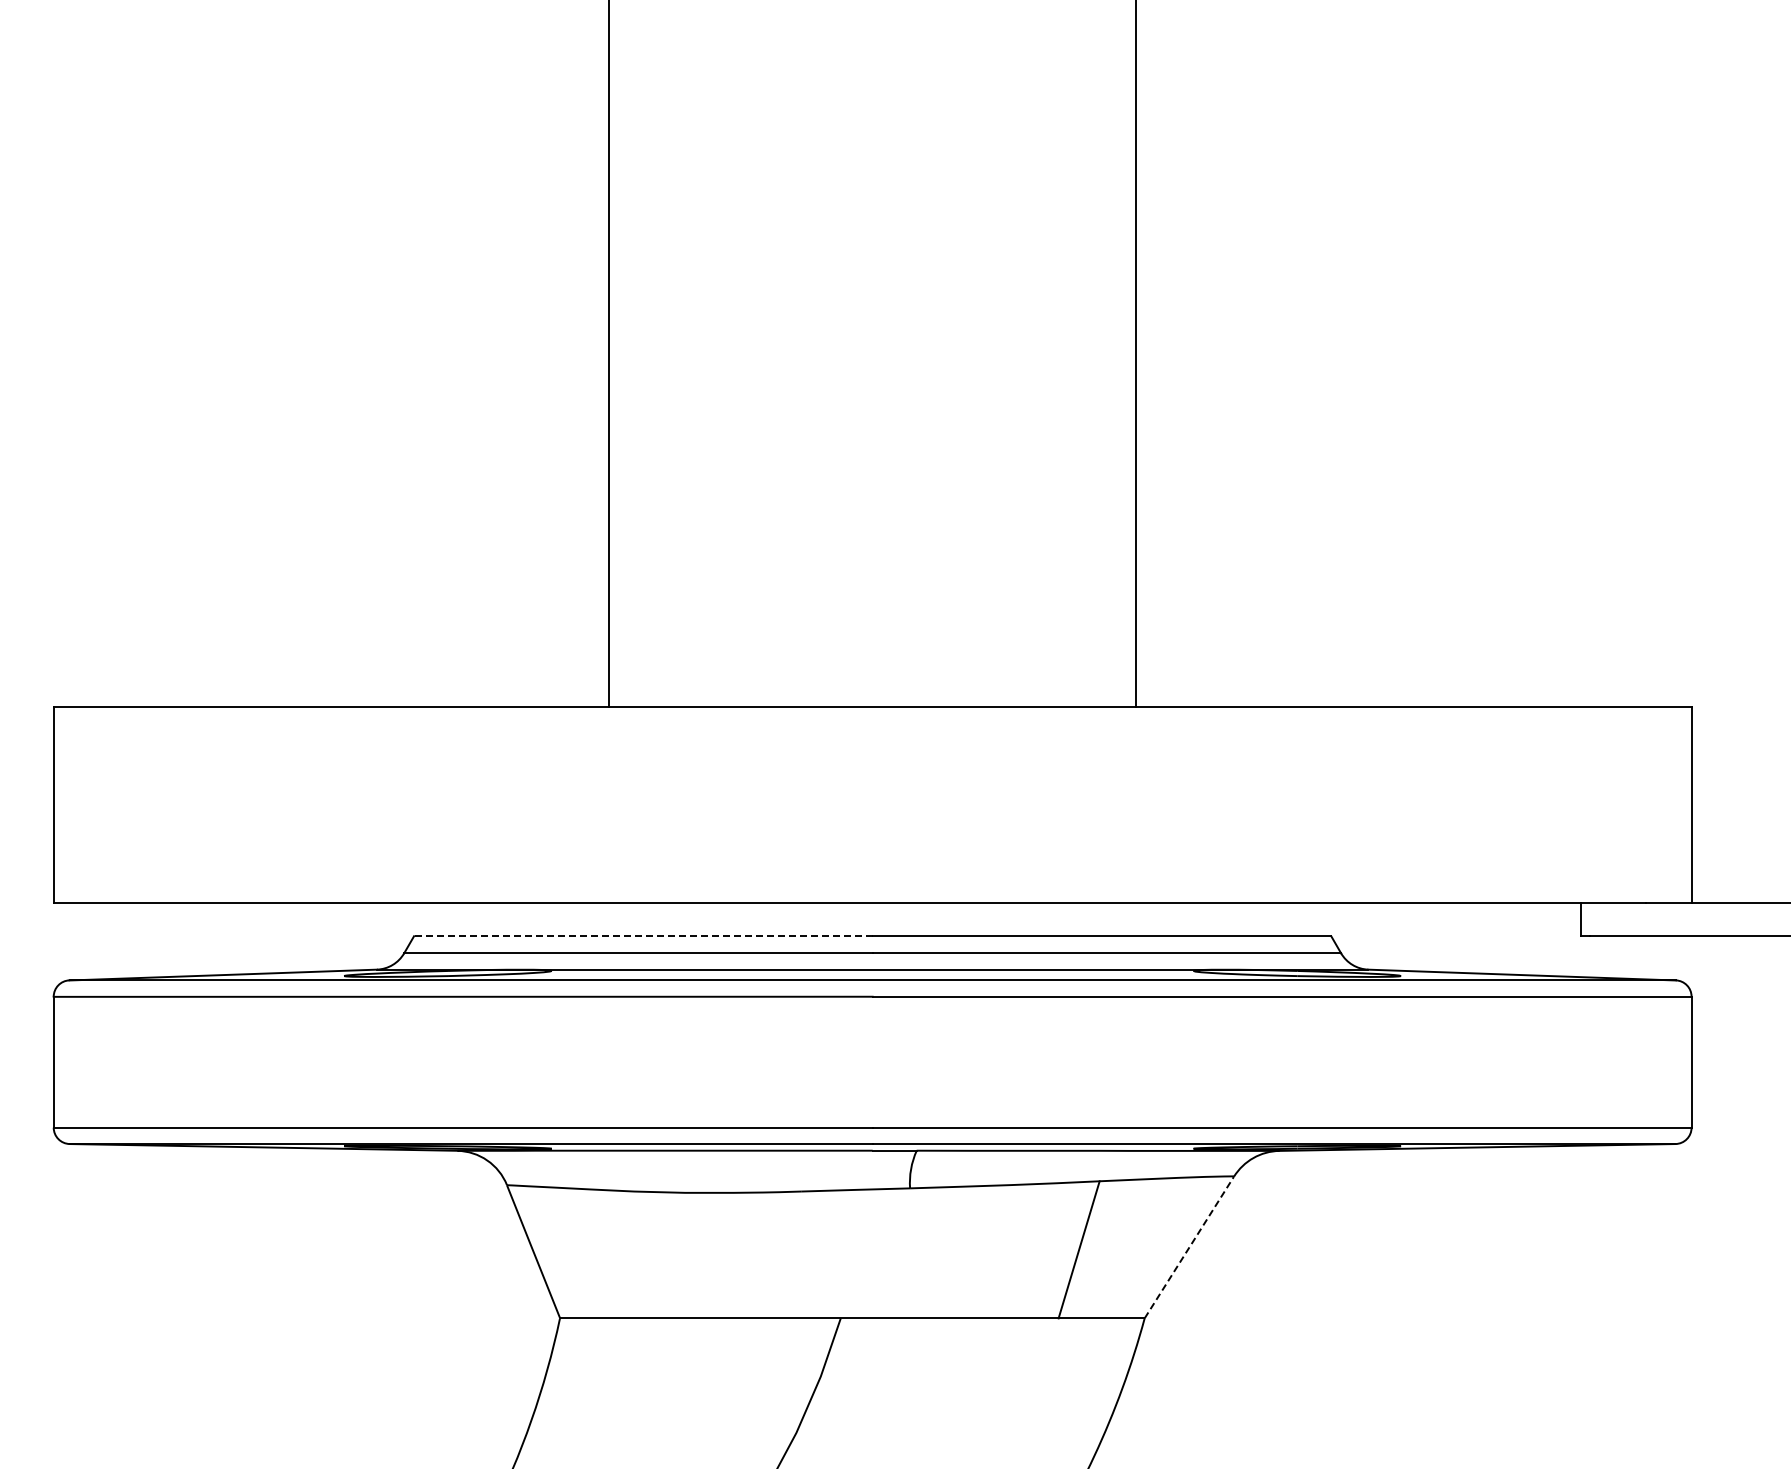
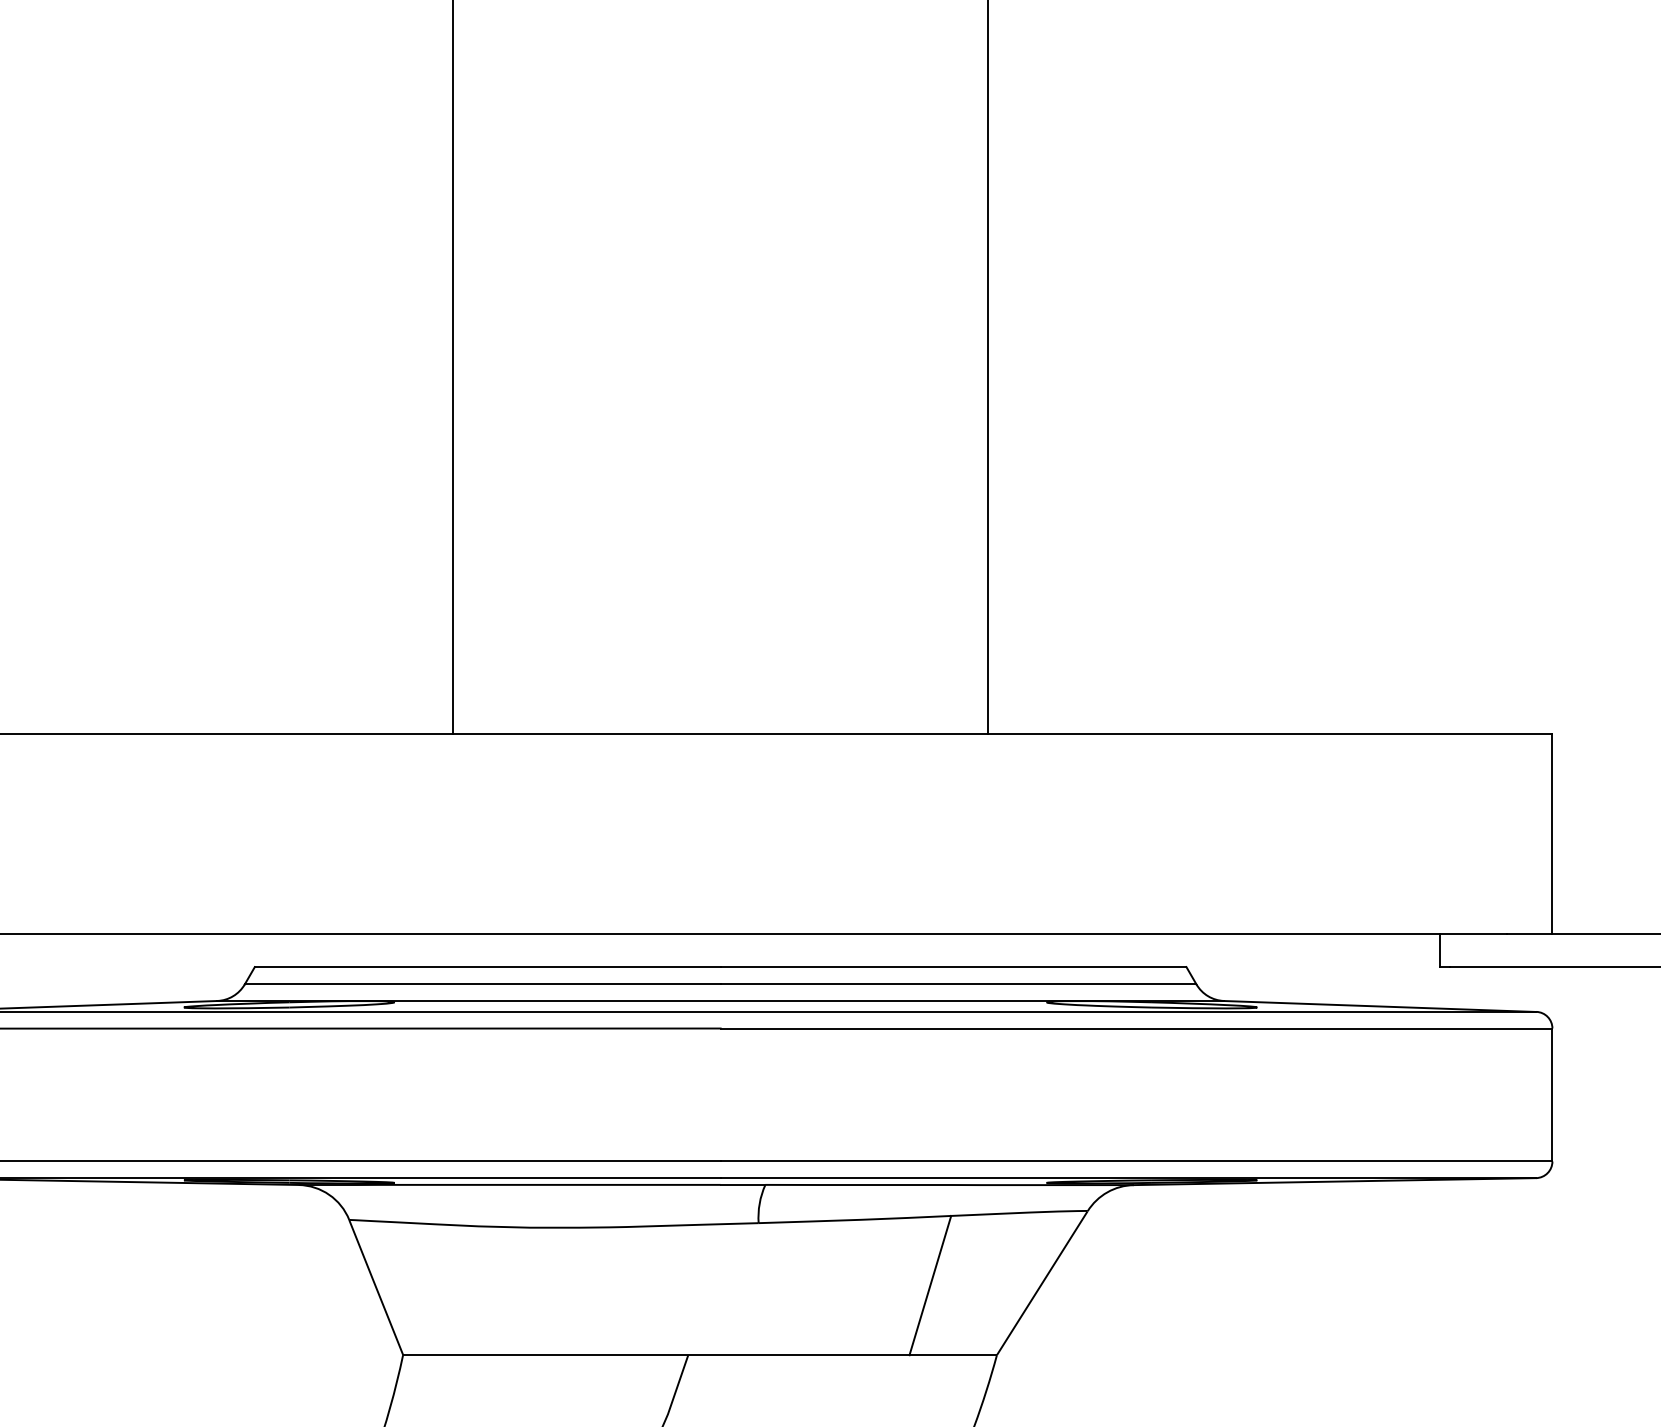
line: (642, 936) -> (486, 967), dashed -> solid
line: (1189, 1247) -> (1042, 1283), dashed -> solid

